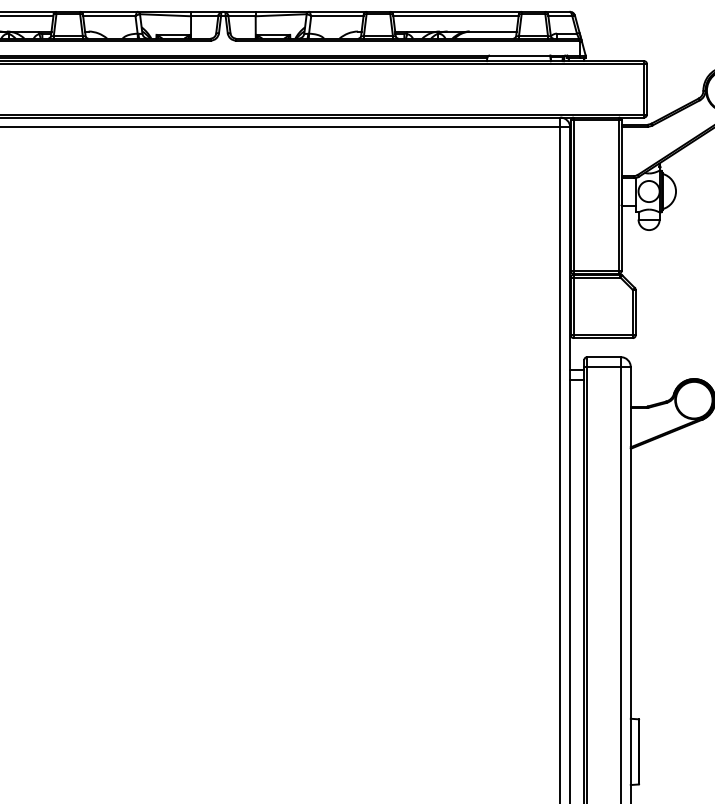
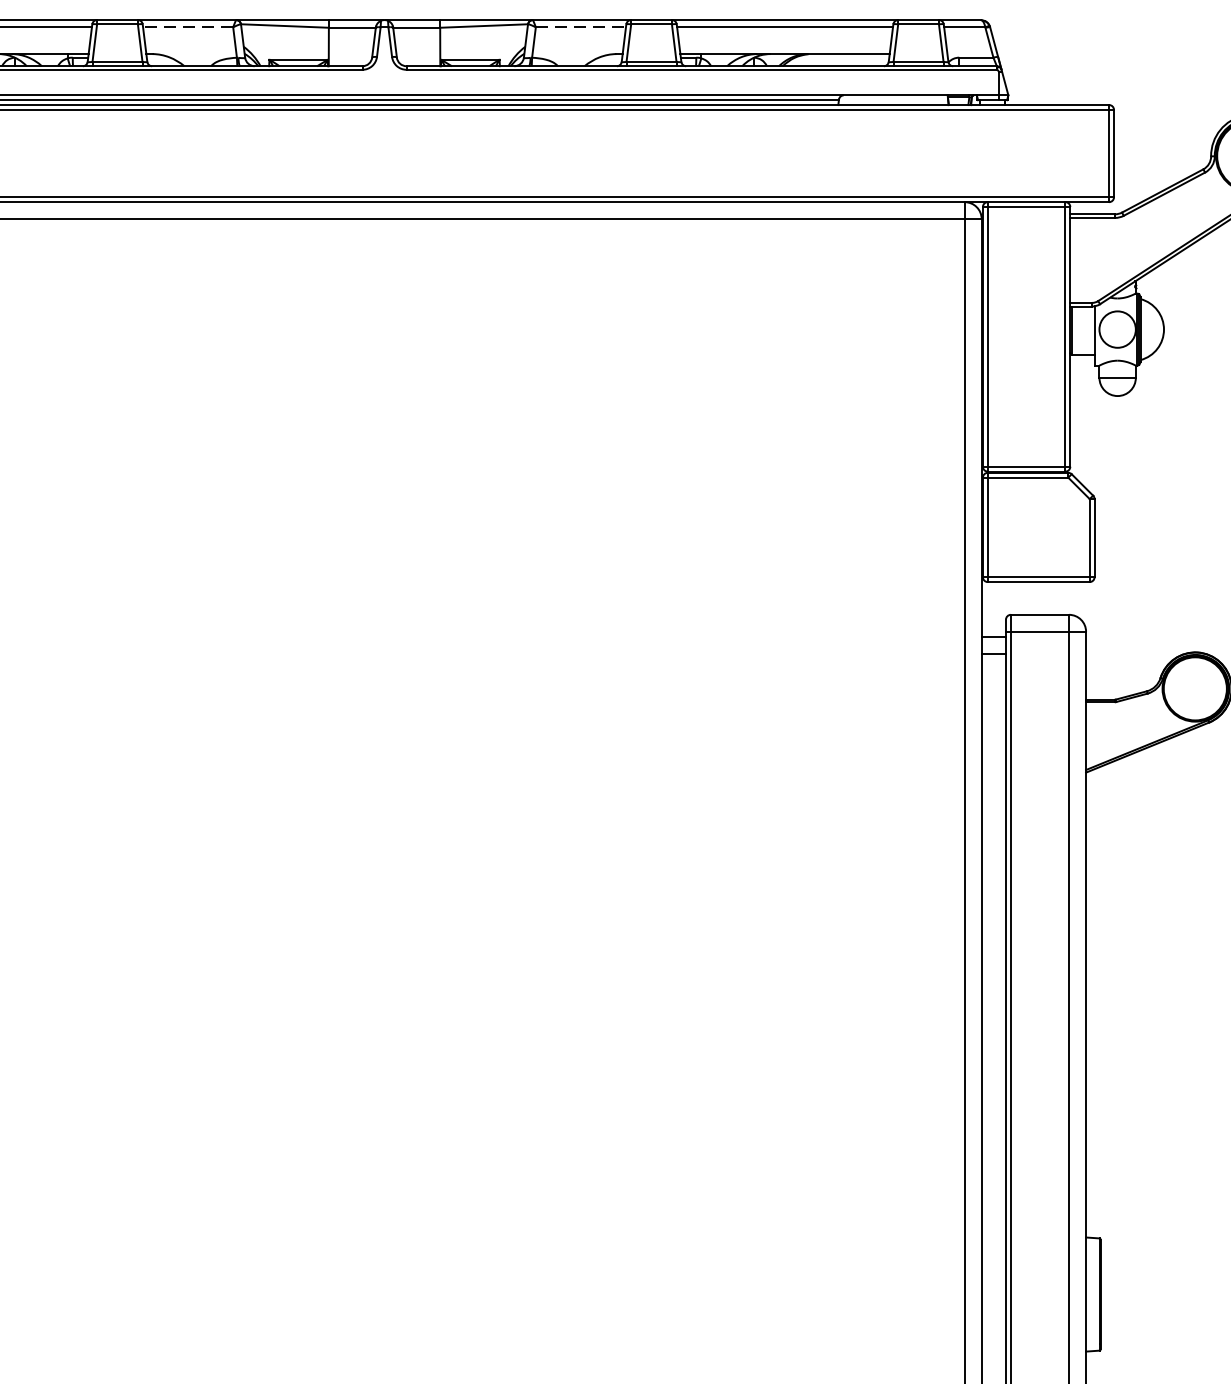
line: (108, 16) -> (186, 28), solid -> dashed
line: (337, 16) -> (581, 28), solid -> dashed

